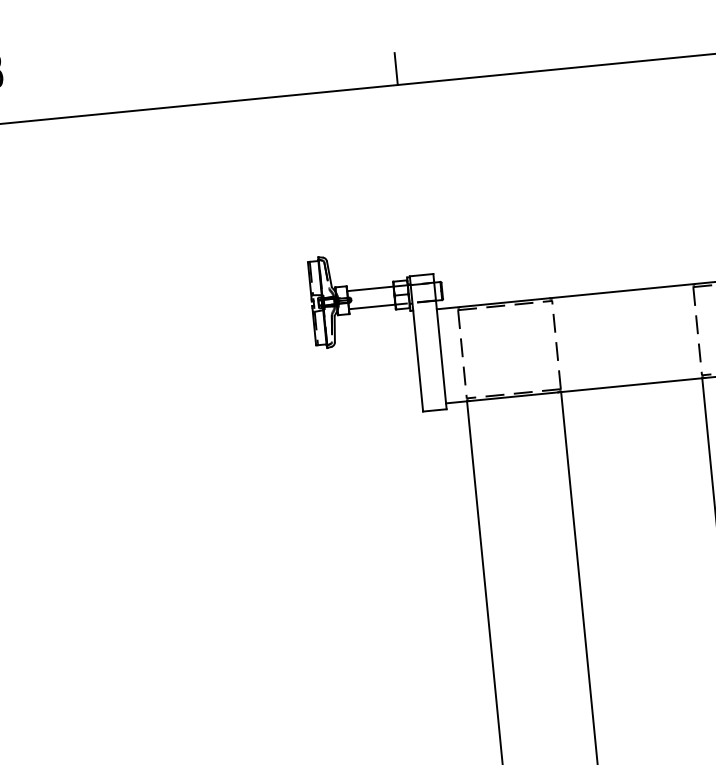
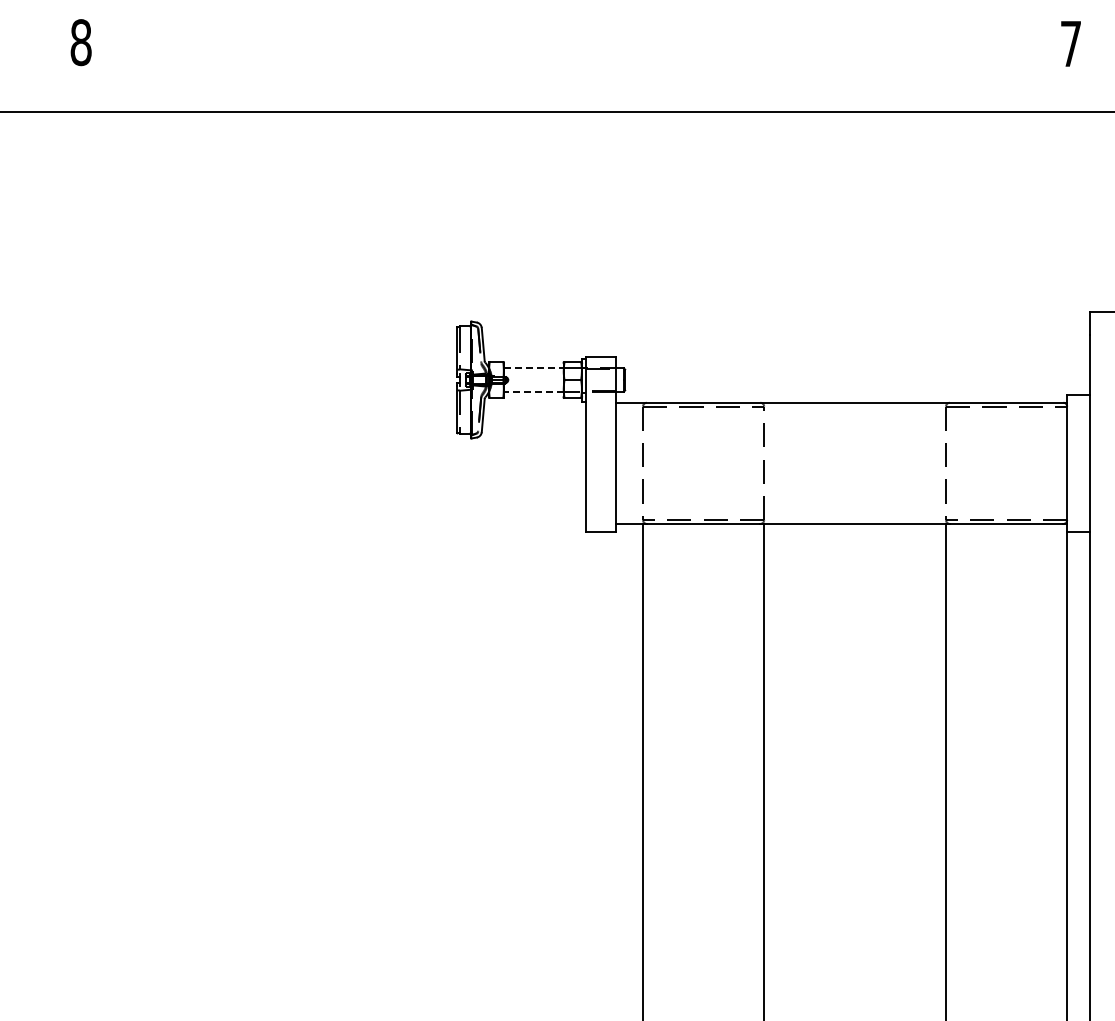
line: (396, 68) -> (594, 90), removed
line: (370, 288) -> (533, 368), solid -> dashed
line: (371, 306) -> (533, 391), solid -> dashed

